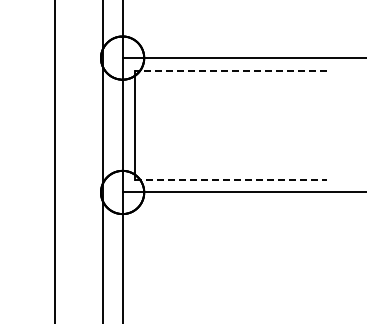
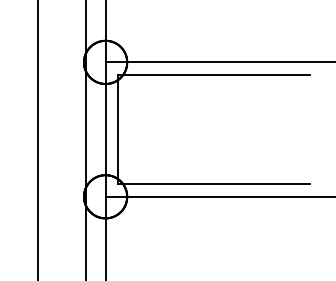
line: (231, 70) -> (214, 74), dashed -> solid
line: (231, 179) -> (214, 183), dashed -> solid

